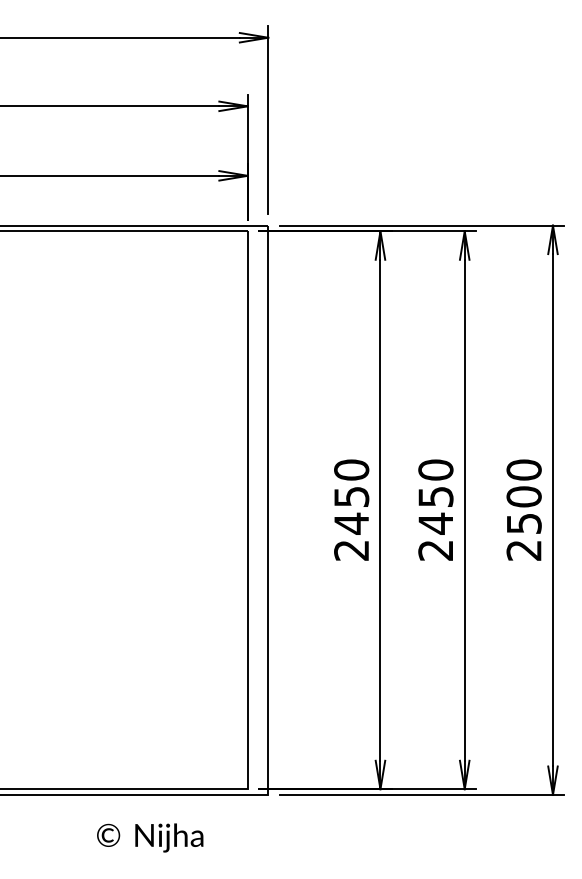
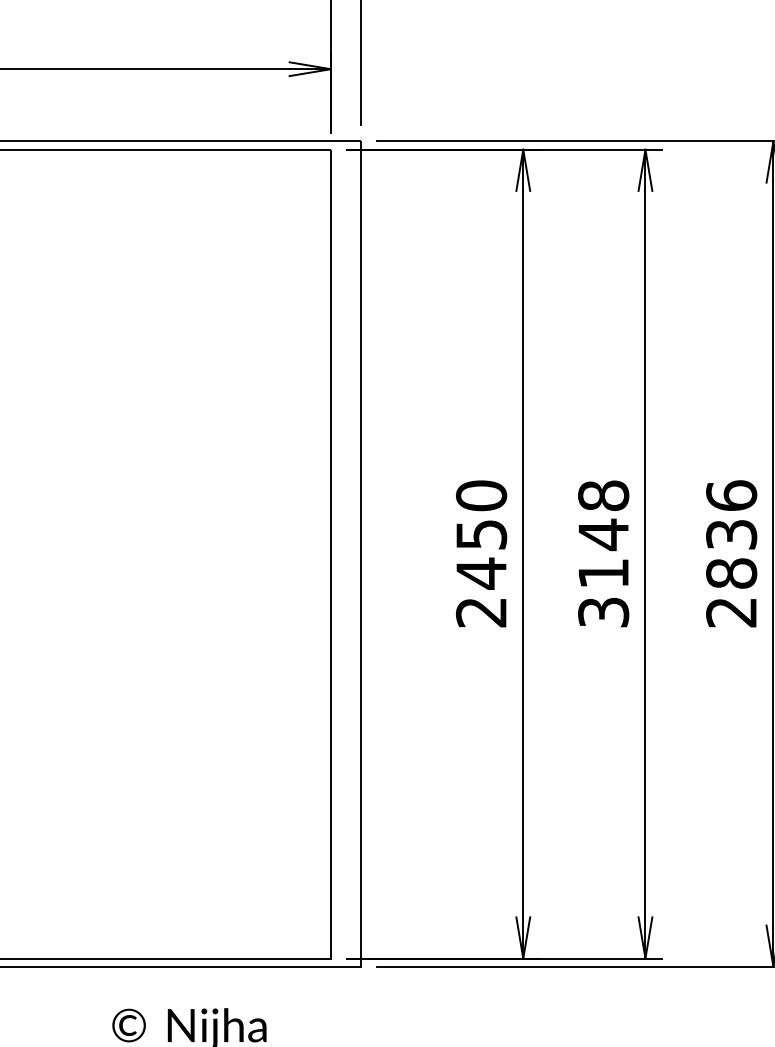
text: (523, 496) -> (730, 534), 2500 -> 2836
text: (435, 509) -> (603, 552), 2450 -> 3148

